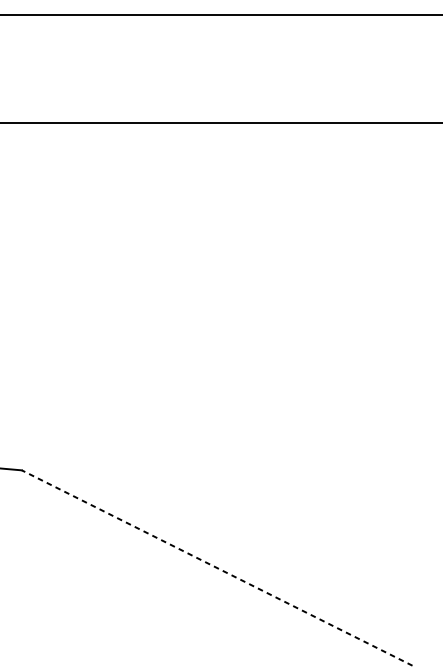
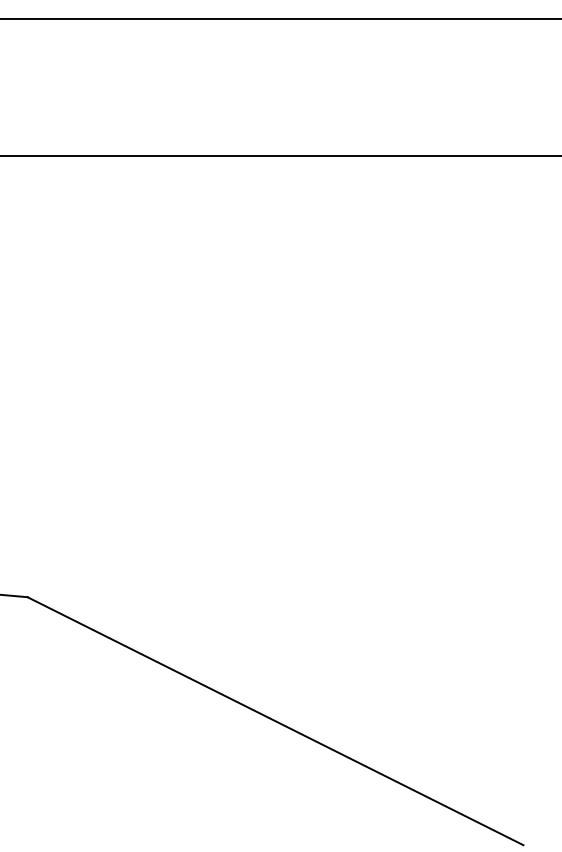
line: (217, 567) -> (275, 720), dashed -> solid

